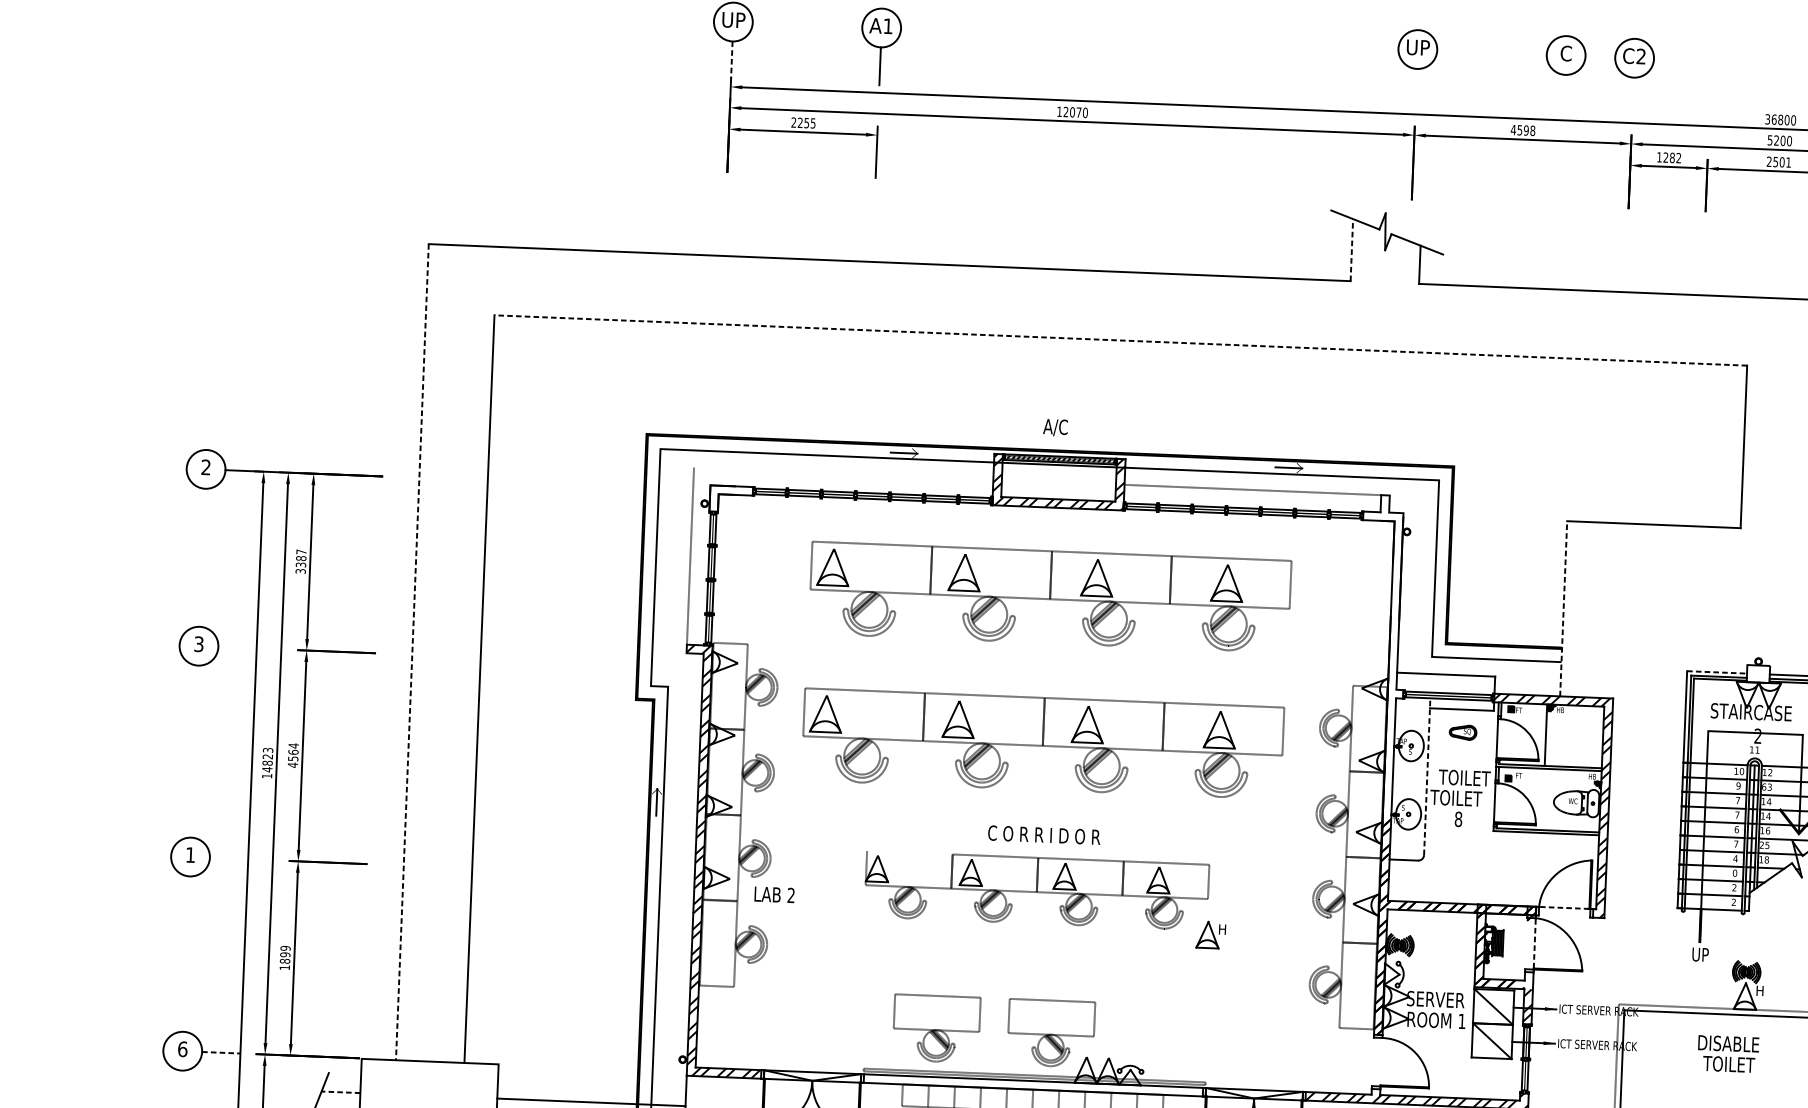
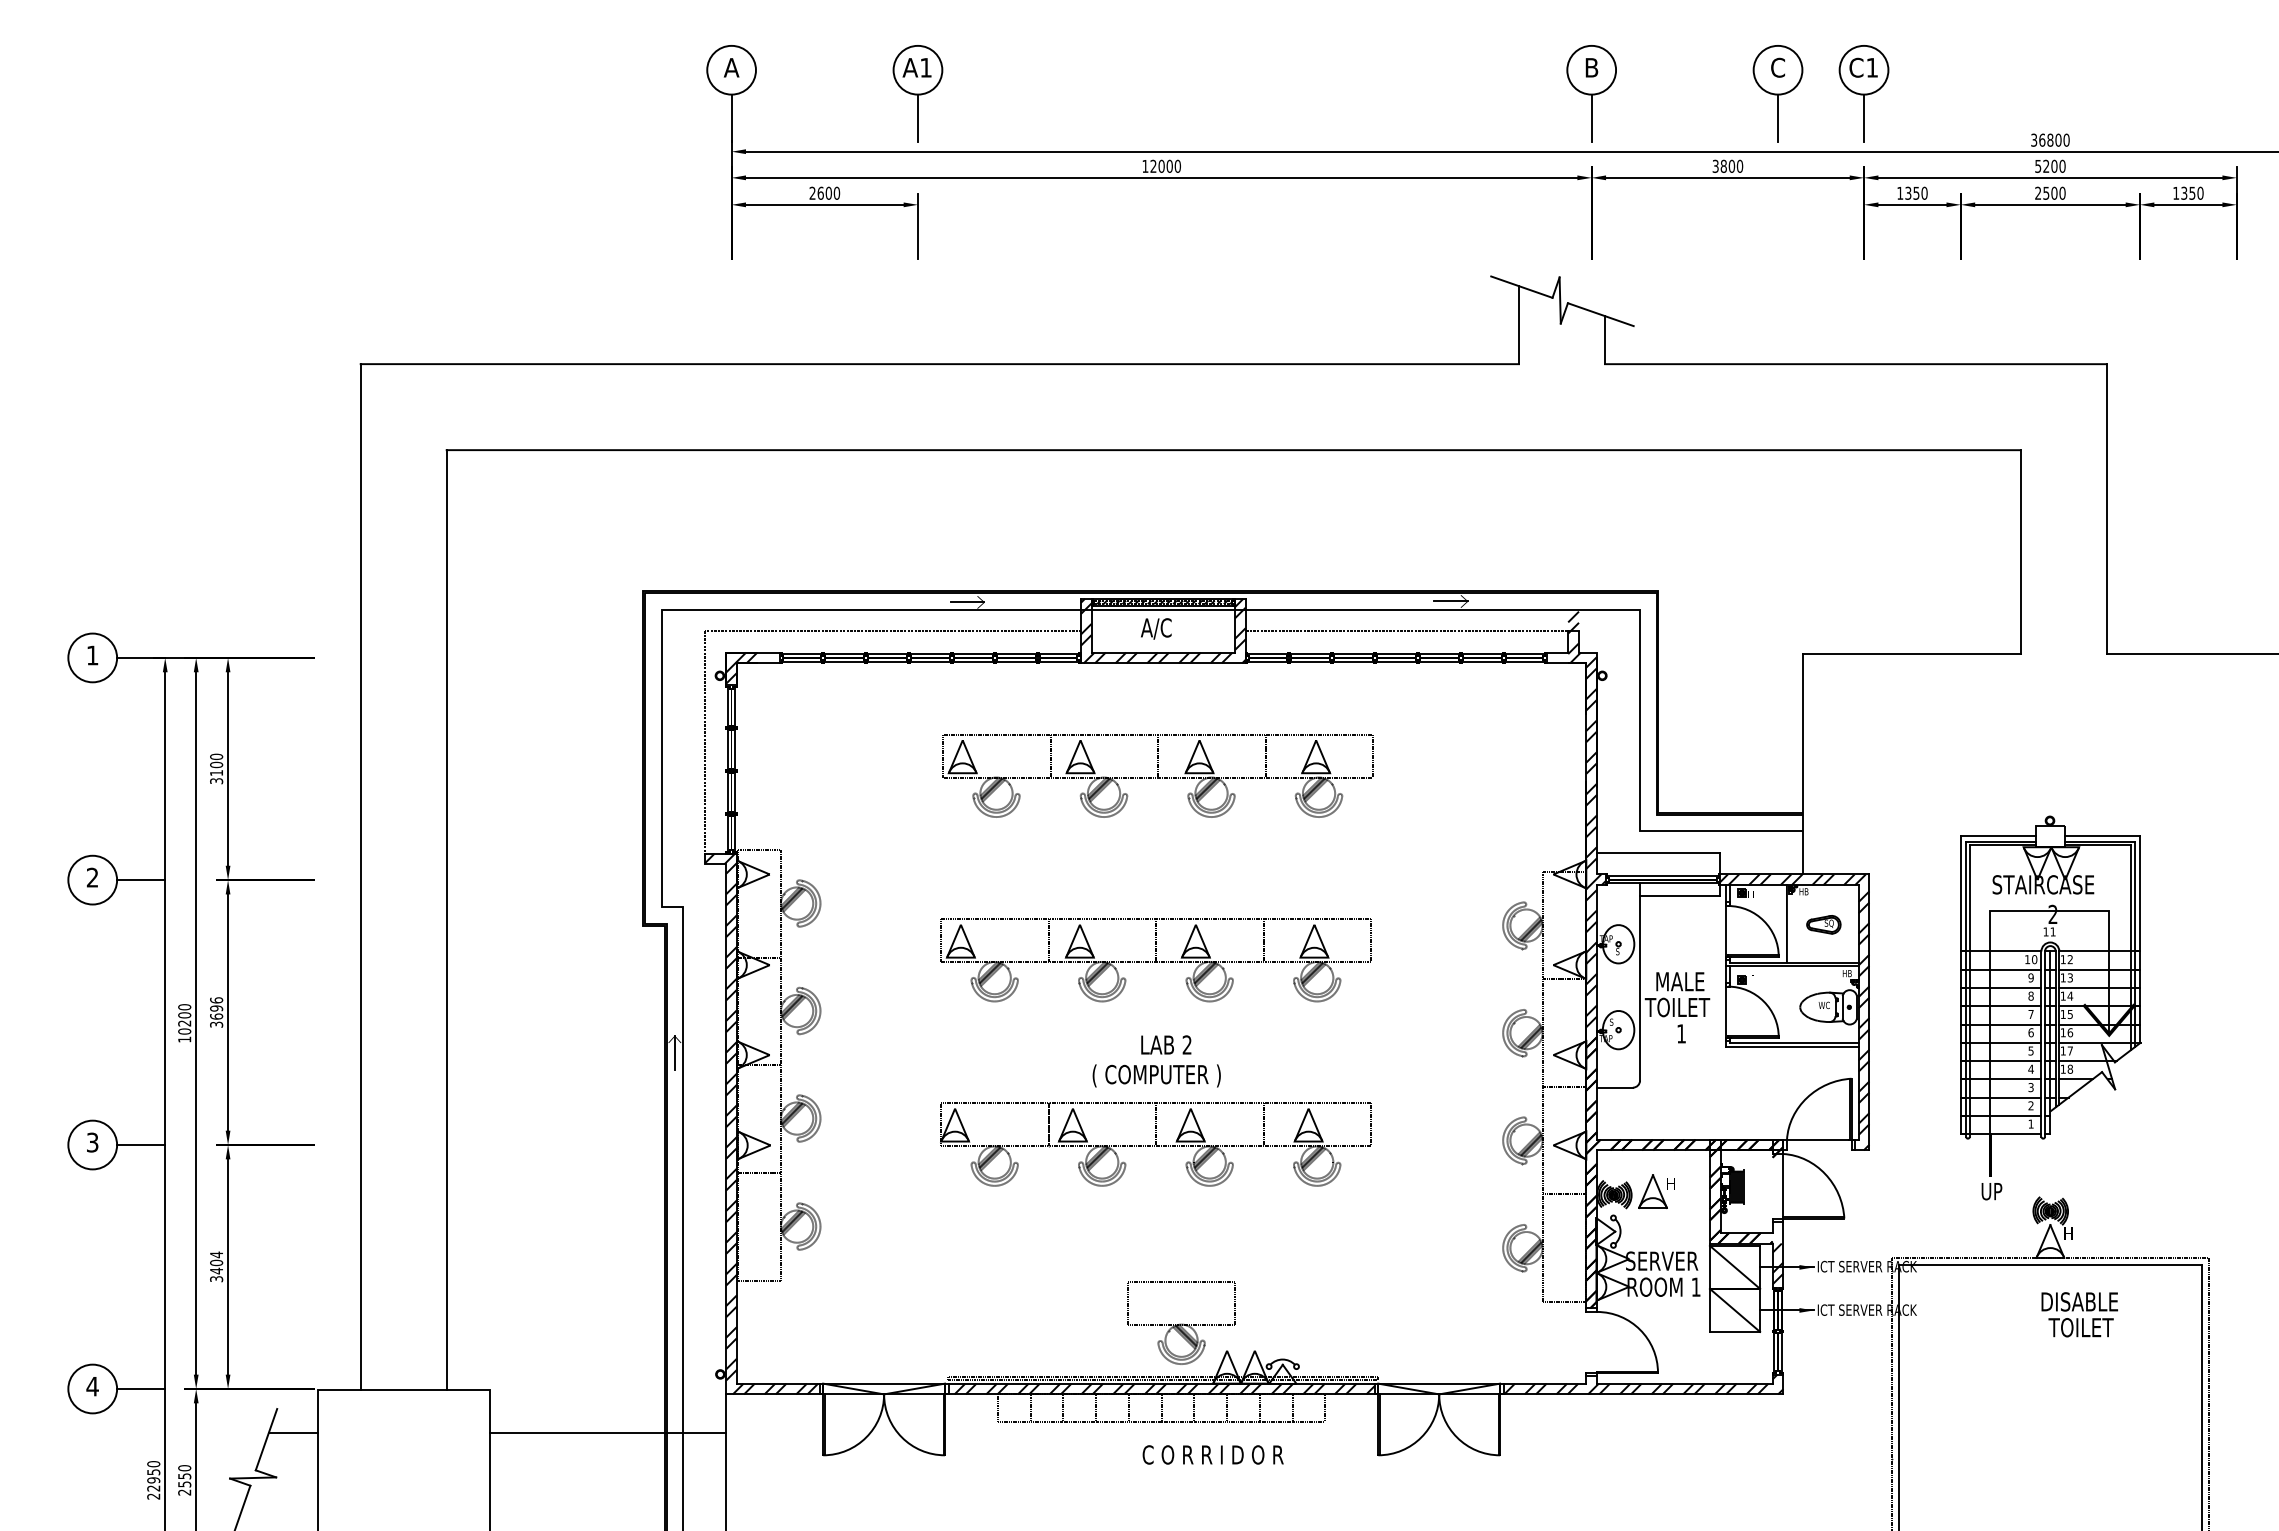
text: (733, 19) -> (731, 67), UP -> A
text: (1417, 47) -> (1591, 67), UP -> B
text: (1640, 56) -> (1871, 67), C2 -> C1
line: (731, 60) -> (731, 118), dashed -> solid
line: (1416, 87) -> (1591, 118), added
line: (1564, 93) -> (1778, 118), added
line: (1633, 96) -> (1864, 118), added
text: (1078, 111) -> (1169, 165), 12070 -> 12000
text: (806, 122) -> (828, 192), 2255 -> 2600
text: (1522, 129) -> (1727, 165), 4598 -> 3800
text: (1672, 157) -> (1916, 192), 1282 -> 1350
text: (1788, 161) -> (2062, 192), 2501 -> 2500
line: (1352, 249) -> (1519, 324), dashed -> solid
line: (1120, 340) -> (1233, 450), dashed -> solid
text: (1055, 427) -> (1156, 628), moved
text: (206, 467) -> (92, 655), 2 -> 1
line: (843, 473) -> (892, 631), added
hatch: (722, 497) -> (741, 667), added
text: (301, 558) -> (216, 764), 3387 -> 3100
part: (1049, 596) -> (1157, 775), size x0.71
line: (1563, 608) -> (1802, 763), dashed -> solid
text: (198, 644) -> (92, 877), 3 -> 2
hatch: (1389, 645) -> (1586, 819), added
line: (237, 648) -> (140, 880), added
line: (412, 651) -> (360, 876), dashed -> solid
line: (1717, 672) -> (1998, 836), dashed -> solid
part: (1462, 732) -> (1823, 924), moved
part: (1042, 744) -> (1155, 960), size x0.71
text: (293, 755) -> (216, 1012), 4564 -> 3696
text: (267, 760) -> (184, 1019), 14823 -> 10200
line: (1427, 776) -> (1640, 981), dashed -> solid
text: (1464, 777) -> (1686, 981), TOILET -> MALE
text: (1764, 786) -> (2063, 977), 63 -> 13
text: (1737, 799) -> (2030, 995), 7 -> 8
text: (1768, 816) -> (2070, 1014), 14 -> 15
text: (1458, 819) -> (1681, 1033), 8 -> 1
text: (1044, 835) -> (1162, 1075), C O R R I D O R -> ( COMPUTER )
text: (1735, 843) -> (2030, 1050), 7 -> 5
text: (1764, 844) -> (2066, 1050), 25 -> 17
line: (909, 852) -> (994, 1103), added
text: (190, 855) -> (92, 1142), 1 -> 3
line: (228, 858) -> (140, 1145), added
text: (1734, 873) -> (2030, 1087), 0 -> 3
text: (774, 894) -> (1166, 1044), moved
text: (1733, 901) -> (2030, 1123), 2 -> 1
line: (1564, 907) -> (1818, 1139), dashed -> solid
part: (1210, 935) -> (1656, 1191), moved
line: (1534, 943) -> (1783, 1185), dashed -> solid
text: (285, 957) -> (216, 1266), 1899 -> 3404
part: (936, 1028) -> (1037, 1322), removed
text: (182, 1049) -> (92, 1386), 6 -> 4
line: (220, 1053) -> (140, 1389), dashed -> solid
text: (1728, 1053) -> (2079, 1314), moved
hatch: (1035, 1085) -> (1164, 1388), added
line: (340, 1092) -> (292, 1432), dashed -> solid

